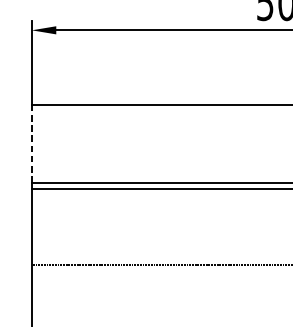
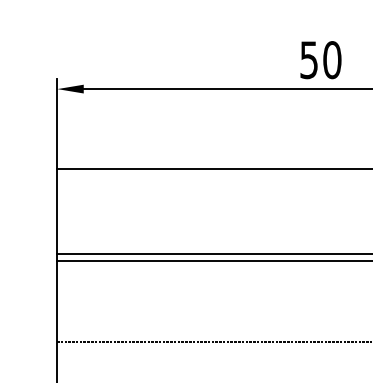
line: (31, 144) -> (57, 212), dashed -> solid

